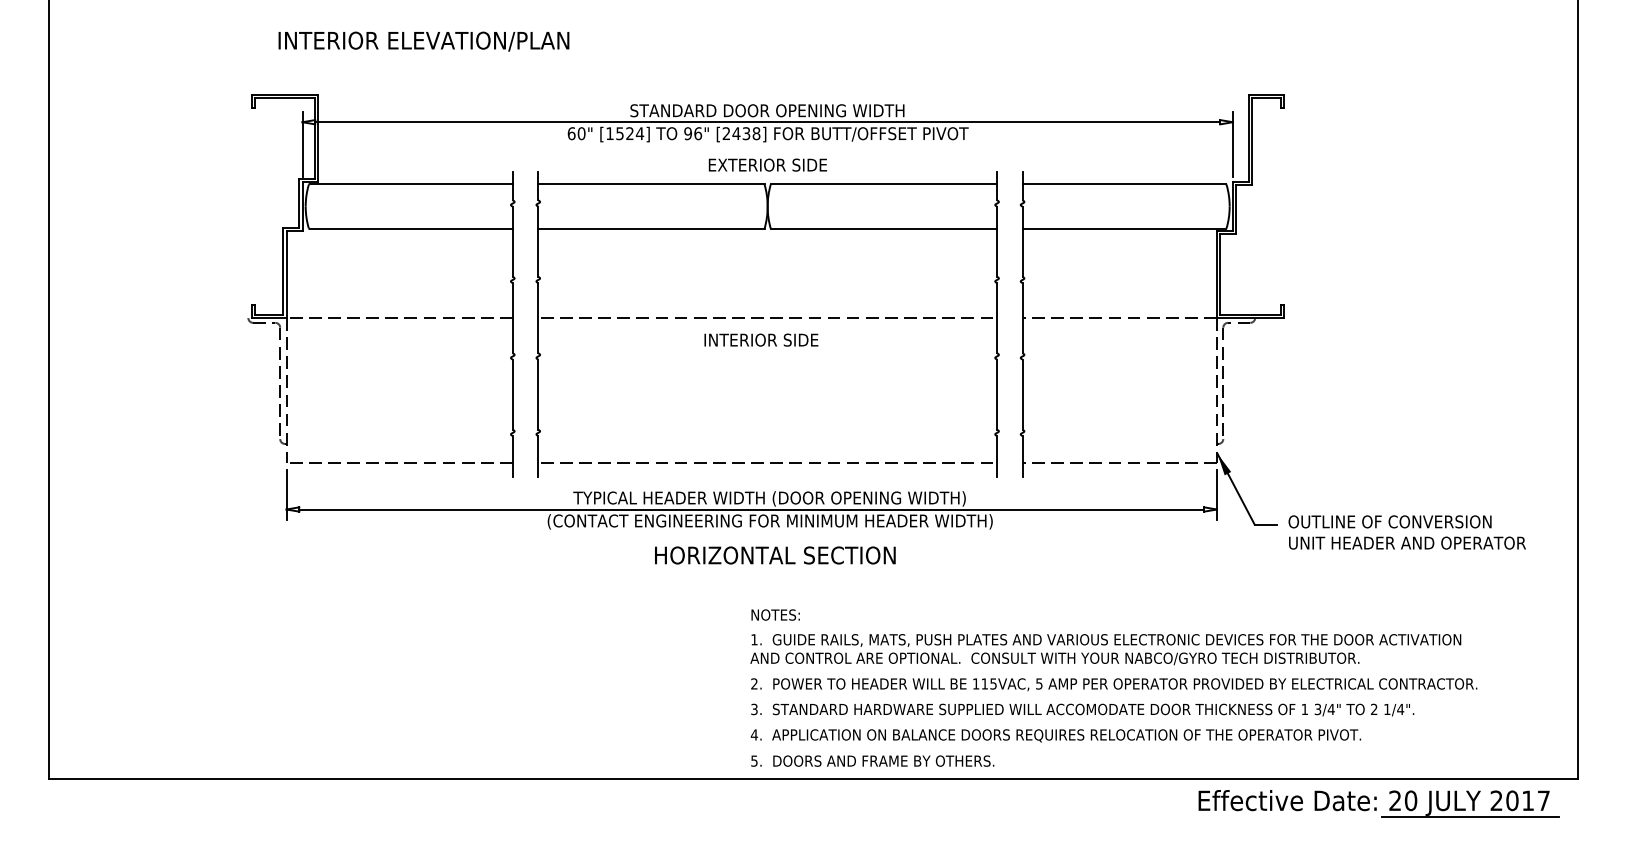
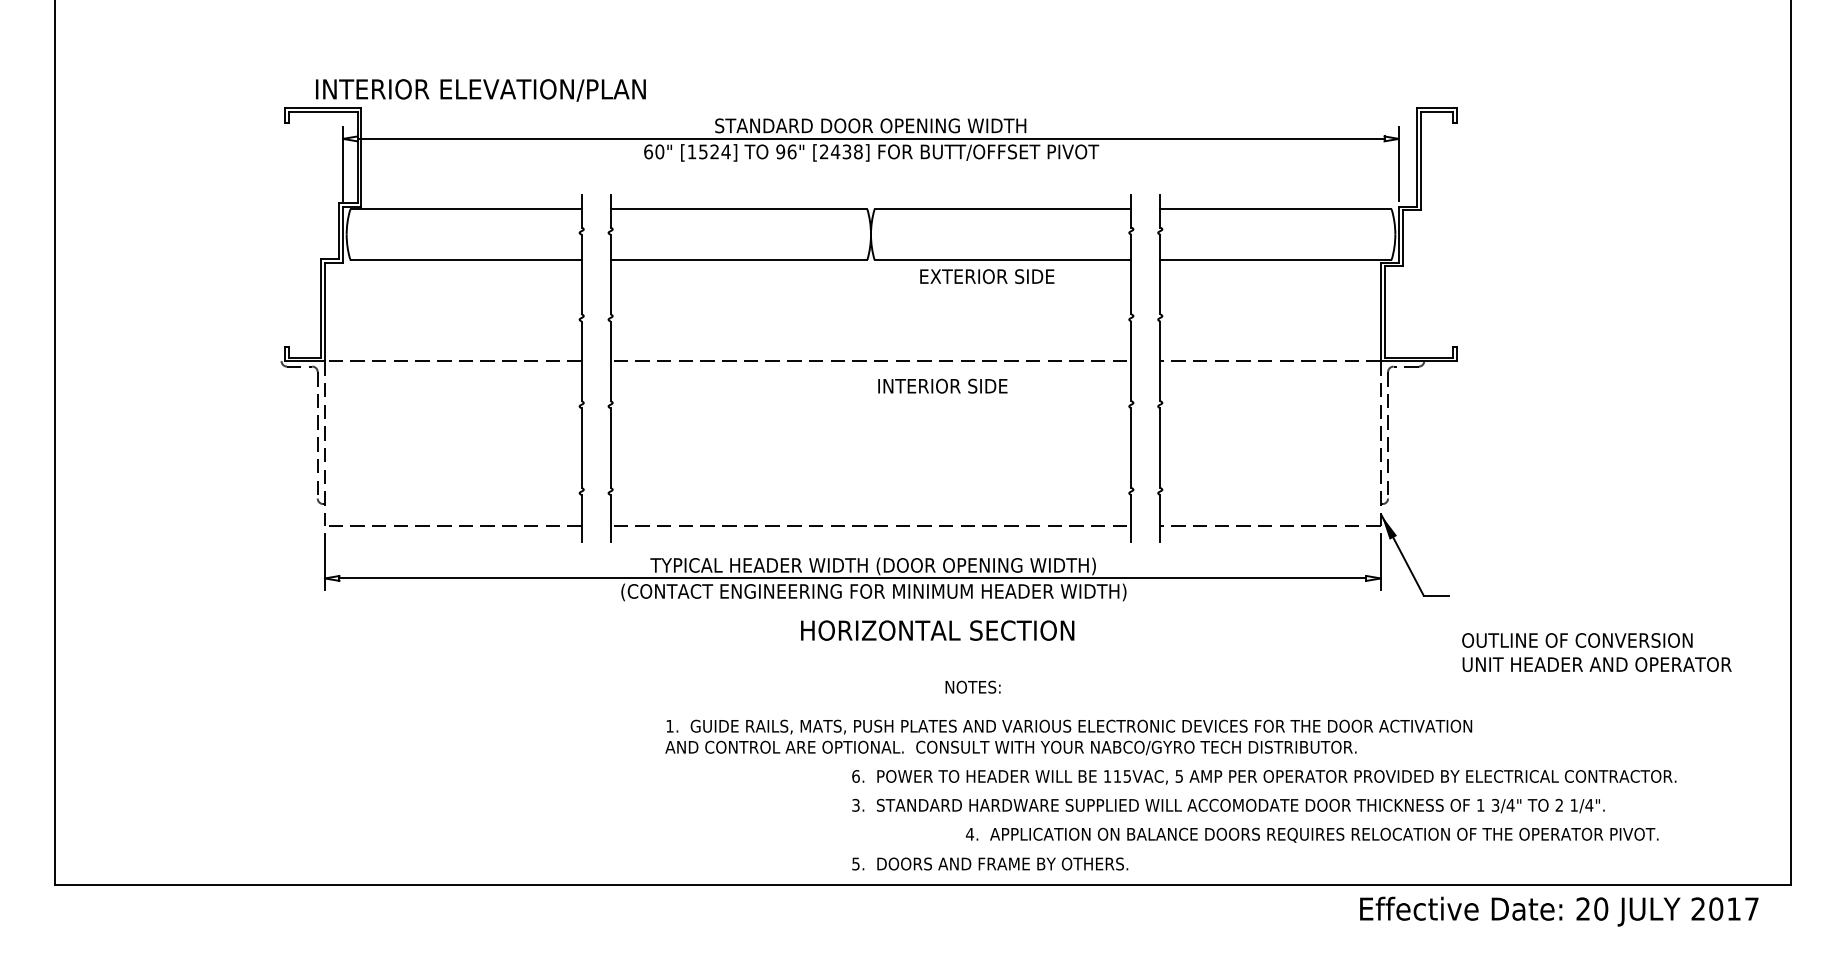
text: (423, 41) -> (480, 90), moved
text: (768, 165) -> (987, 276), moved
text: (761, 339) -> (942, 385), moved
text: (1406, 532) -> (1596, 652), moved
text: (775, 555) -> (937, 630), moved
text: (775, 614) -> (972, 686), moved
text: (1105, 649) -> (1068, 737), moved
text: (754, 684) -> (855, 776), 2. -> 6.
text: (1055, 735) -> (1311, 834), moved
line: (1470, 817) -> (1668, 927), removed

